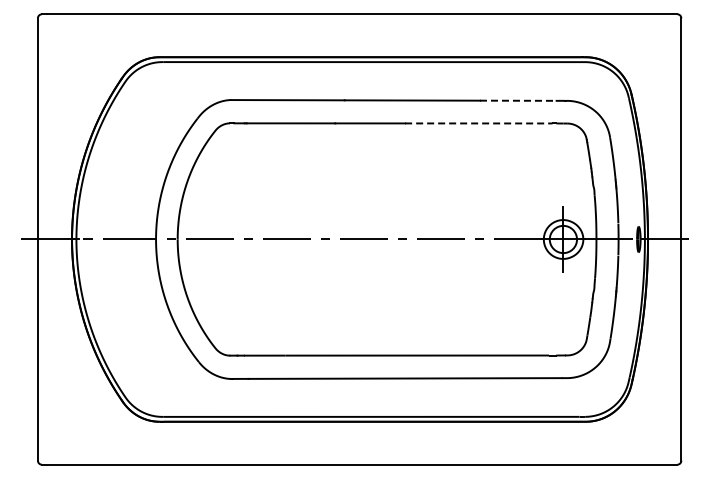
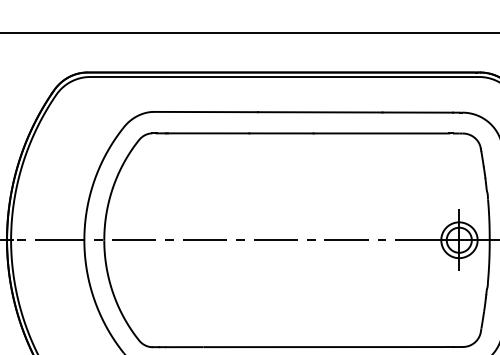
line: (518, 100) -> (417, 112), dashed -> solid
line: (478, 123) -> (381, 133), dashed -> solid

